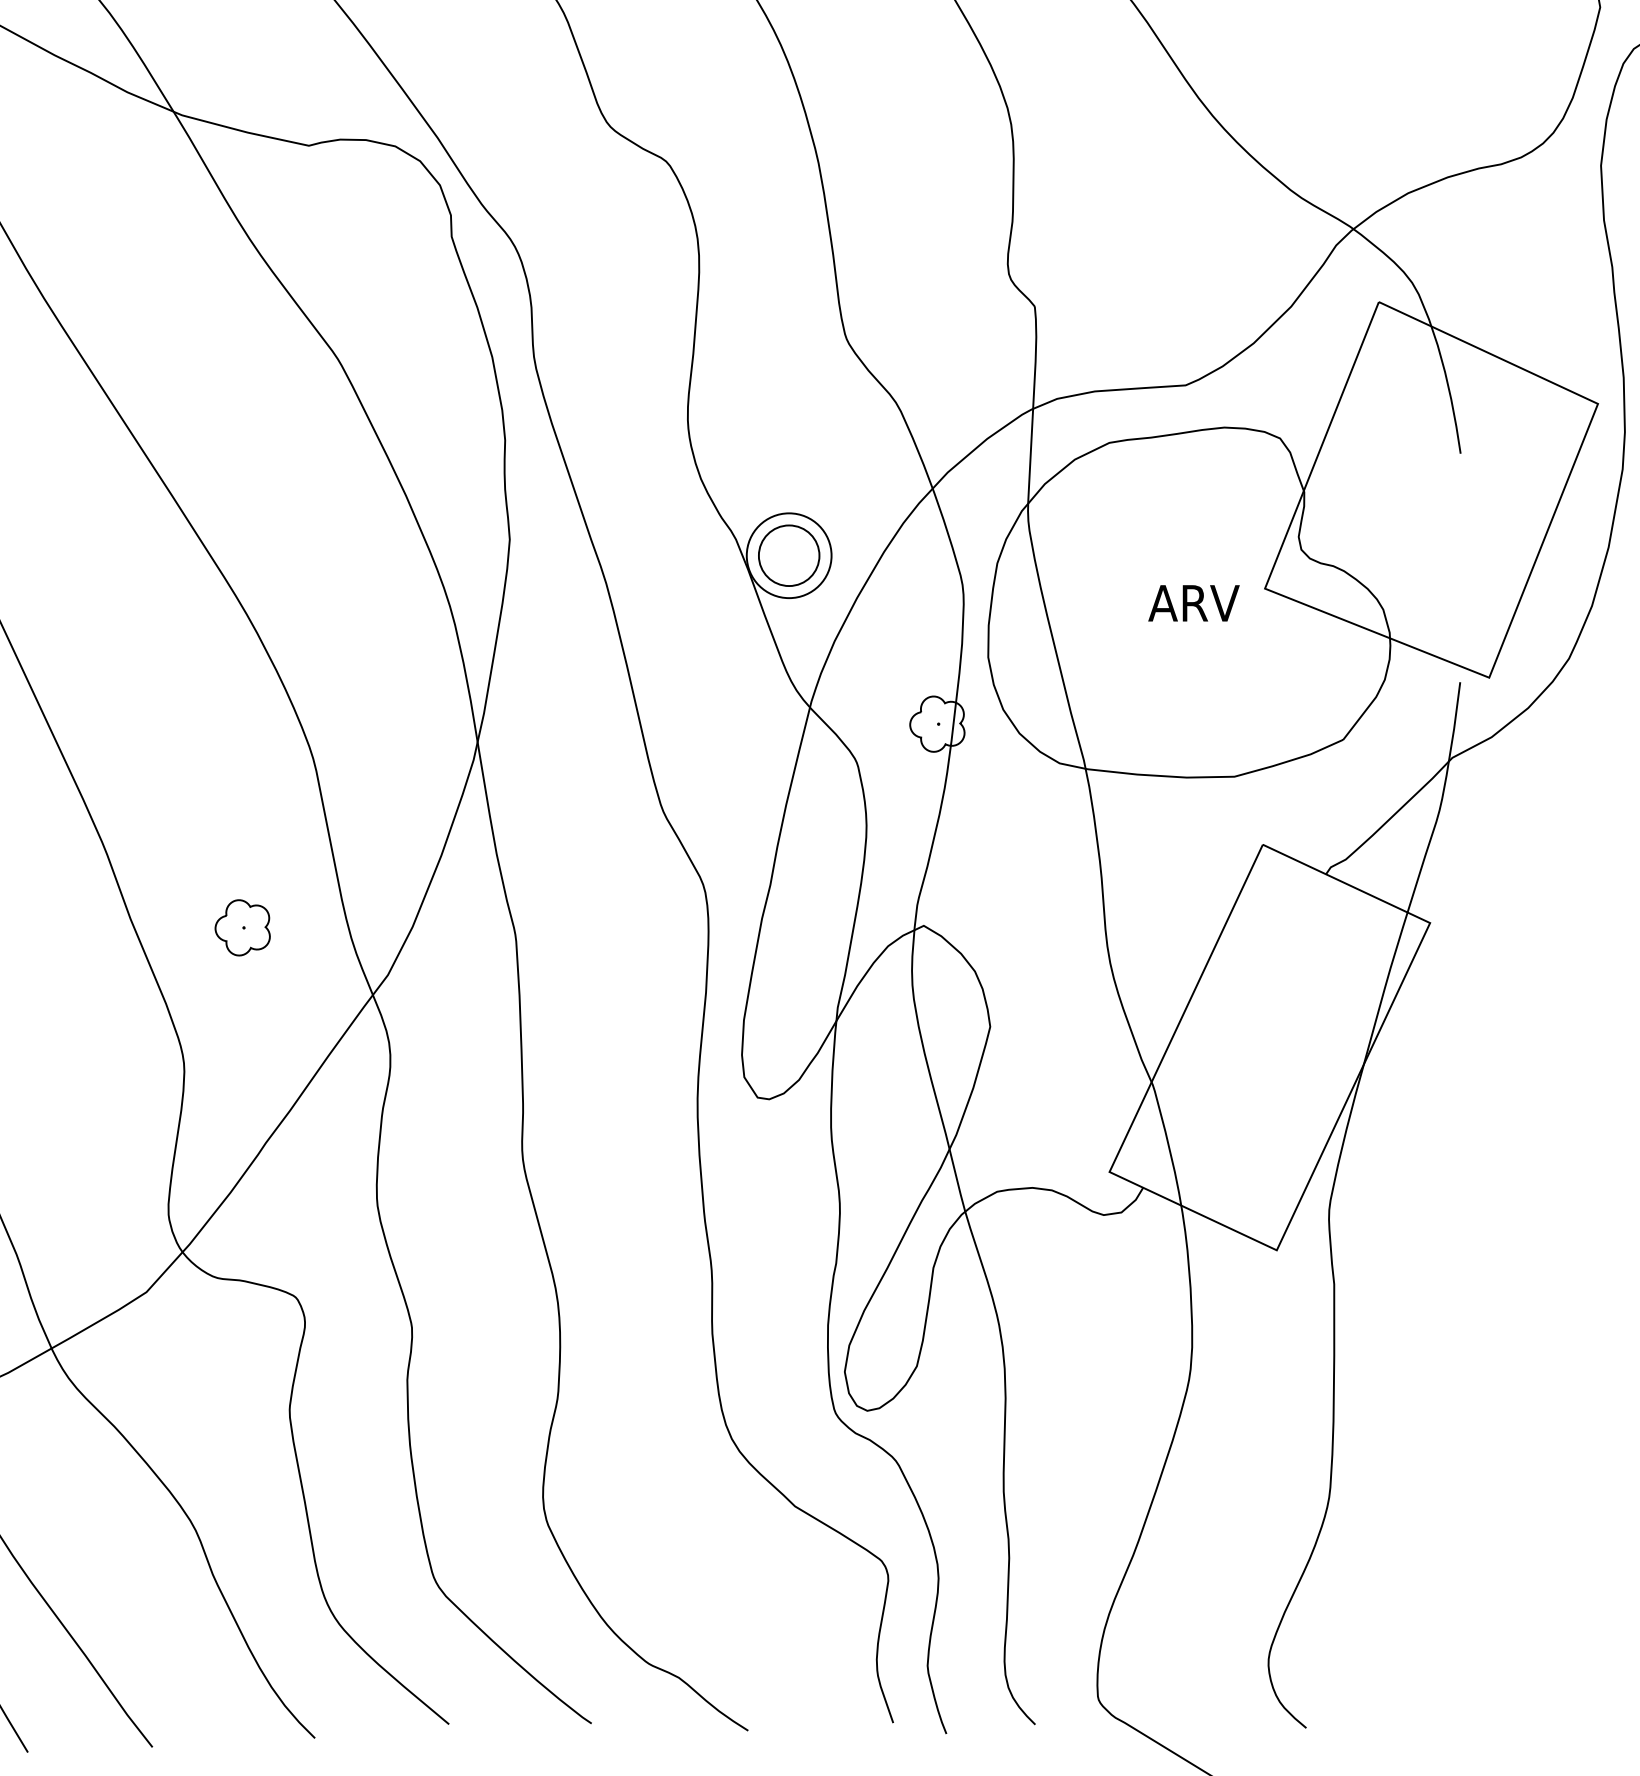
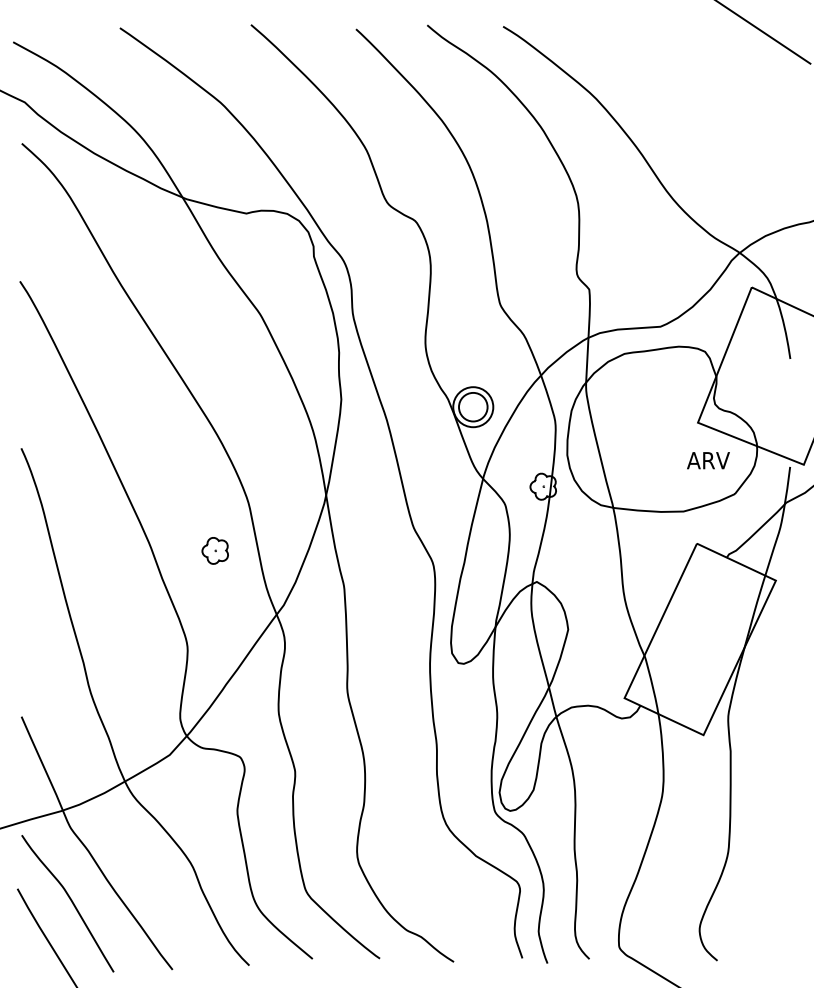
text: (1194, 602) -> (708, 460), moved
part: (241, 926) -> (214, 550), moved

